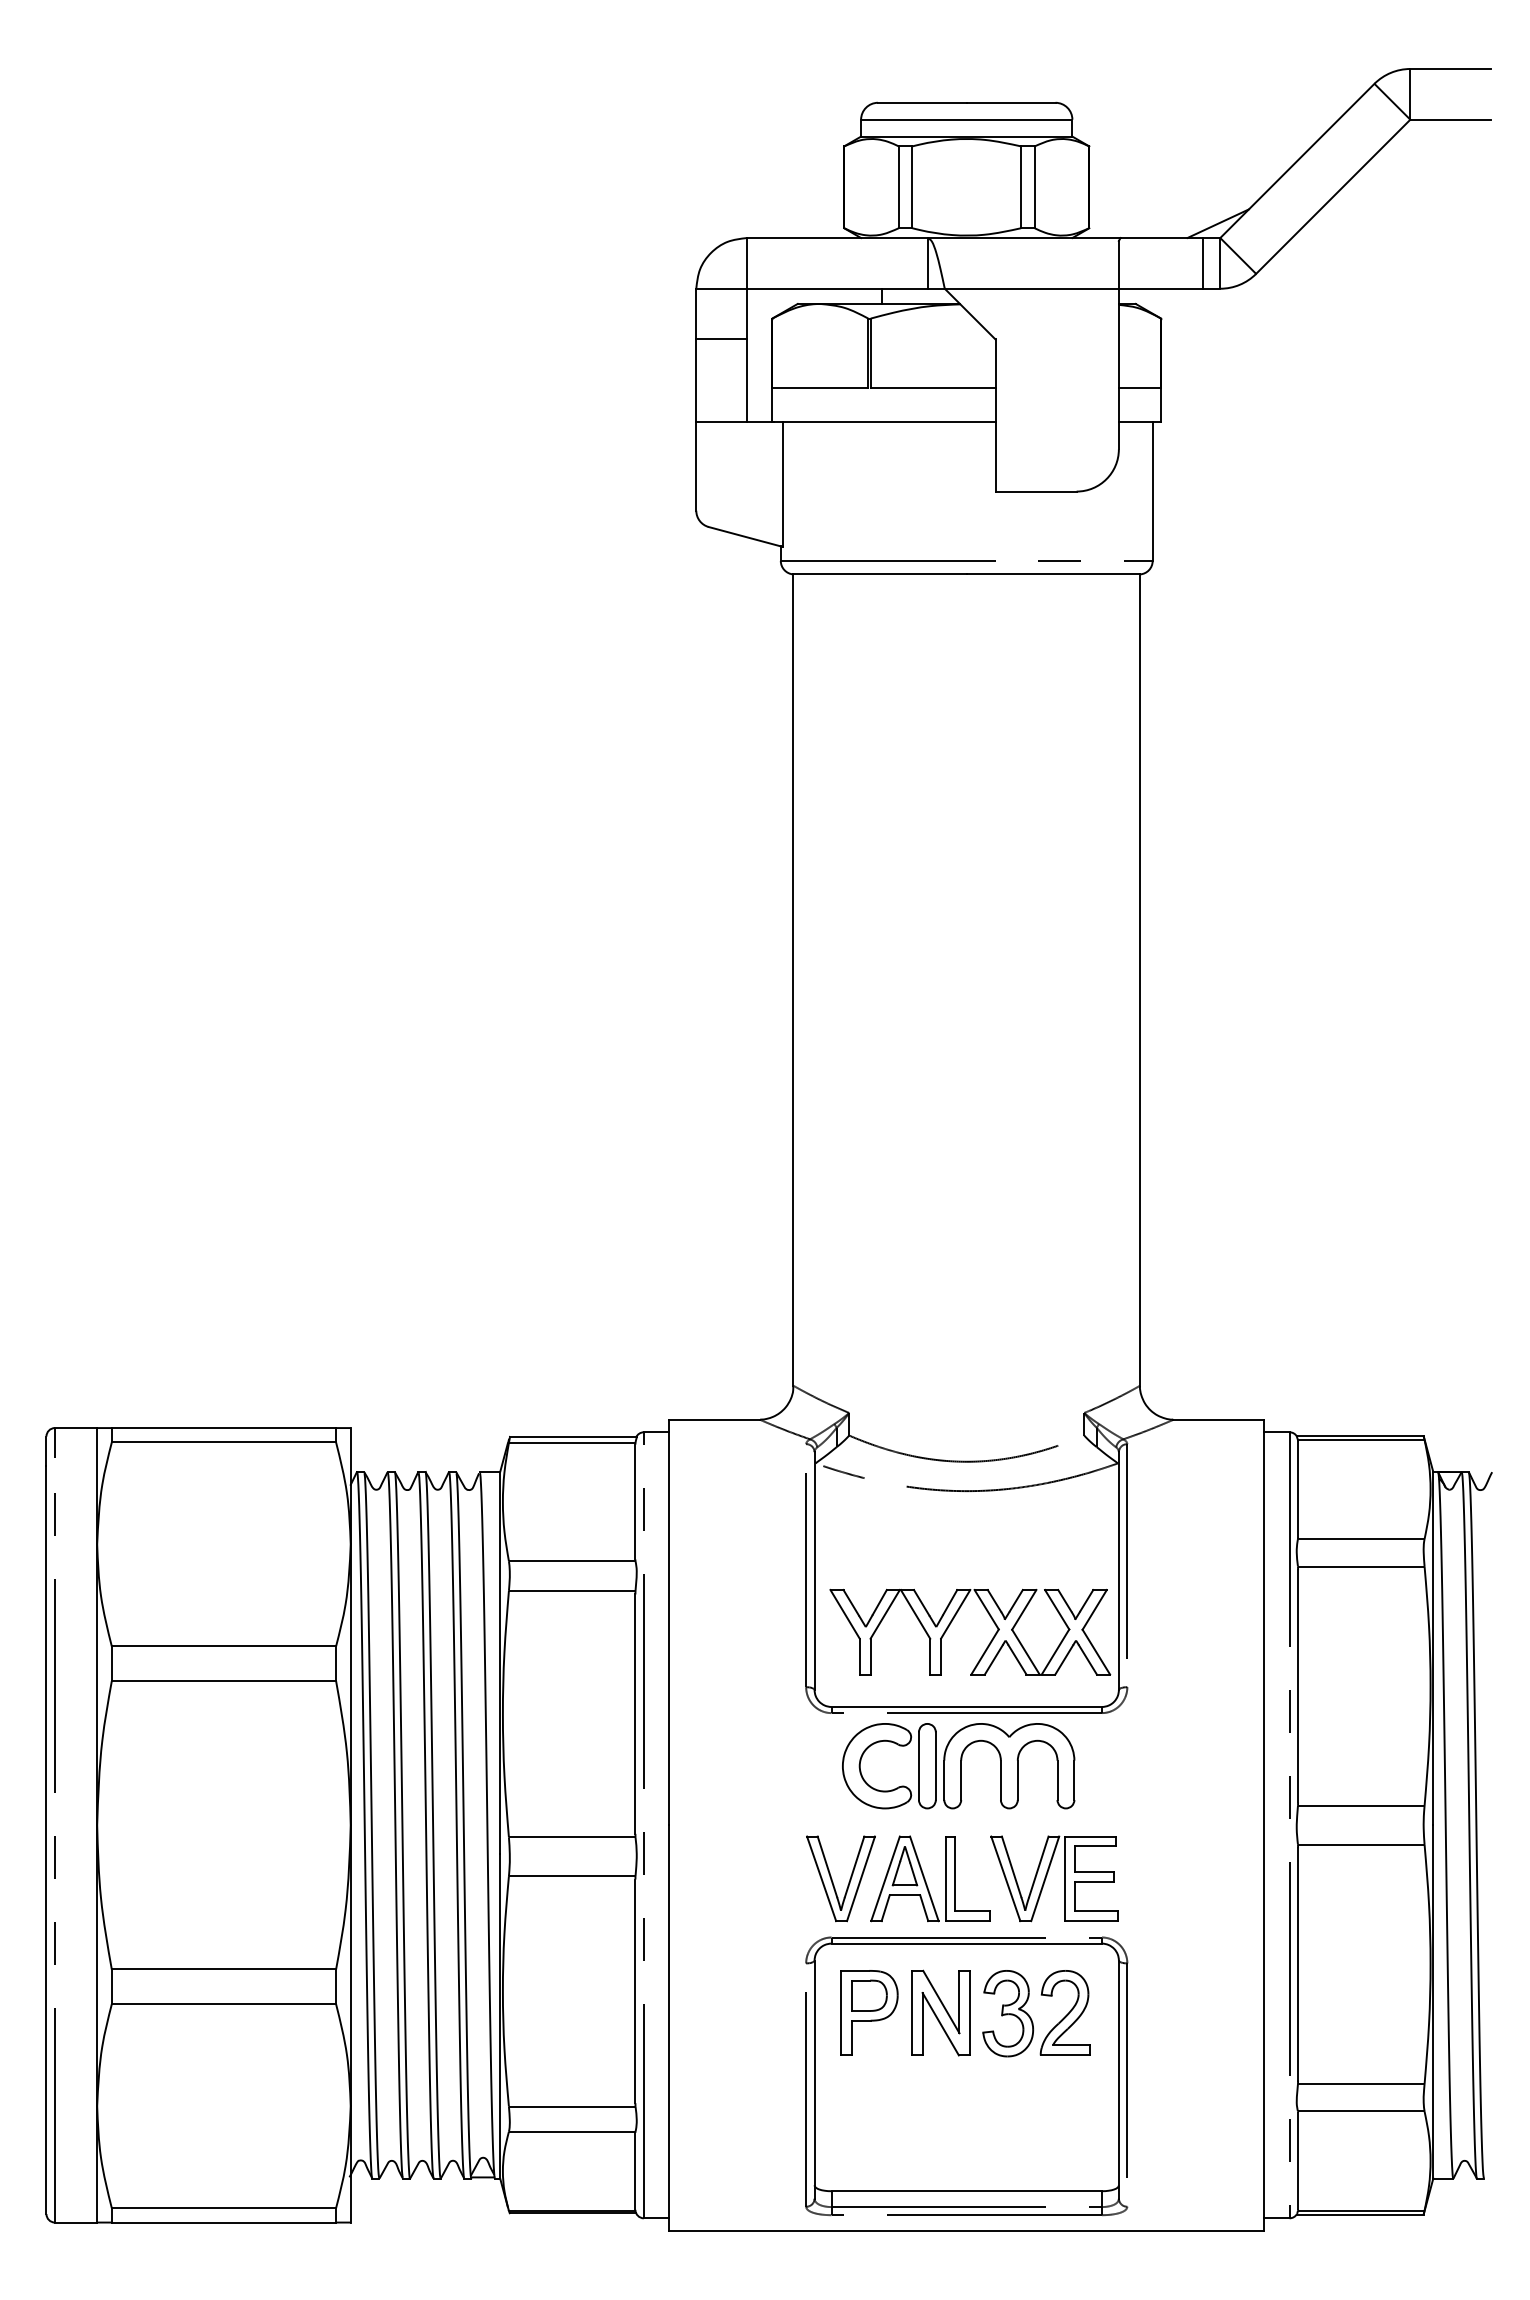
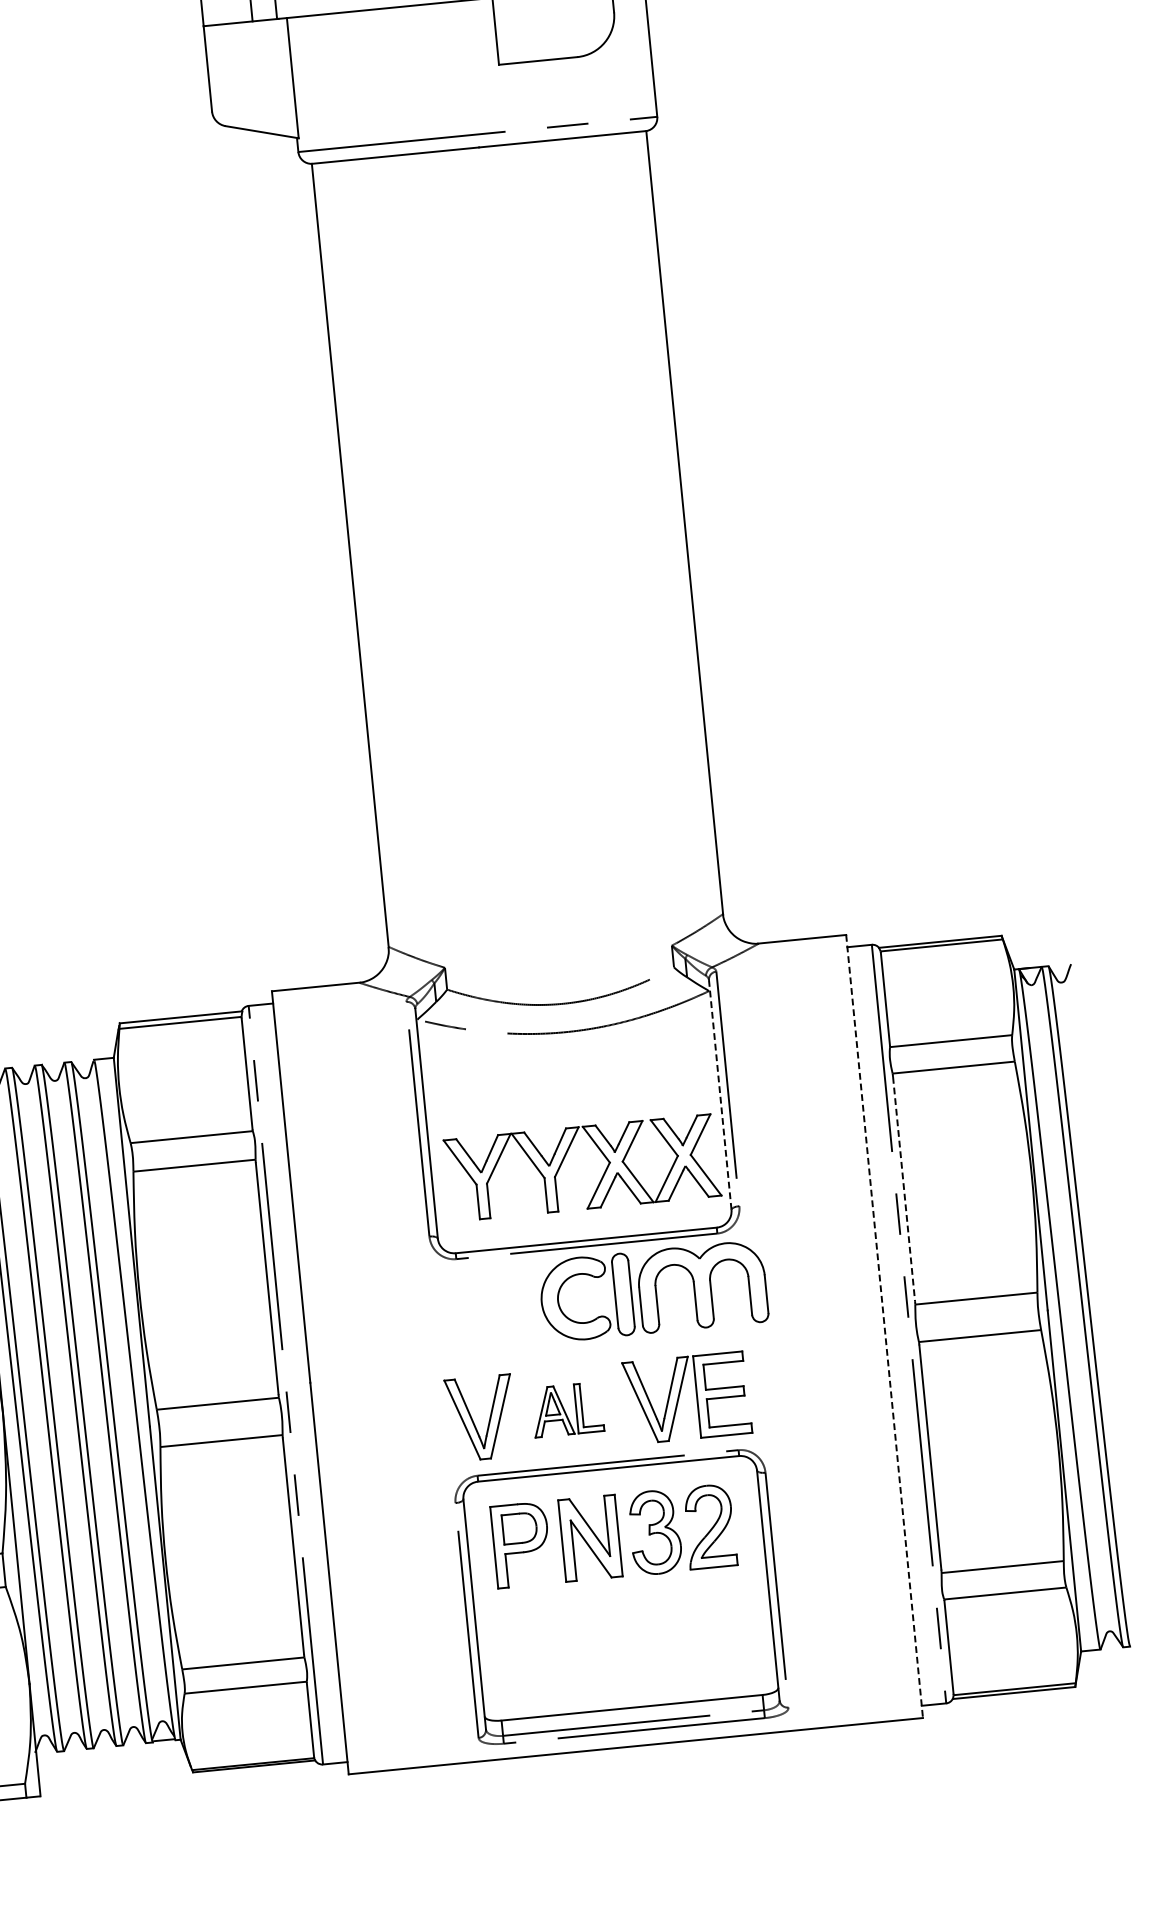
line: (1118, 1571) -> (719, 1095), solid -> dashed
line: (1298, 1686) -> (904, 1189), solid -> dashed
part: (958, 1766) -> (653, 1291), moved
line: (1264, 1825) -> (884, 1326), solid -> dashed
part: (930, 1878) -> (567, 1409), size x0.6

